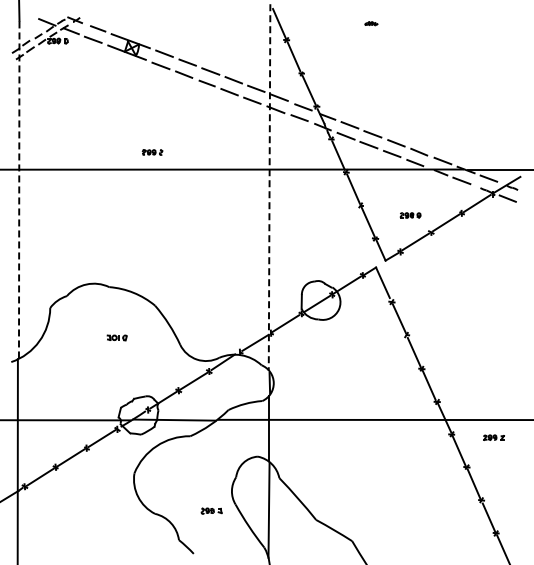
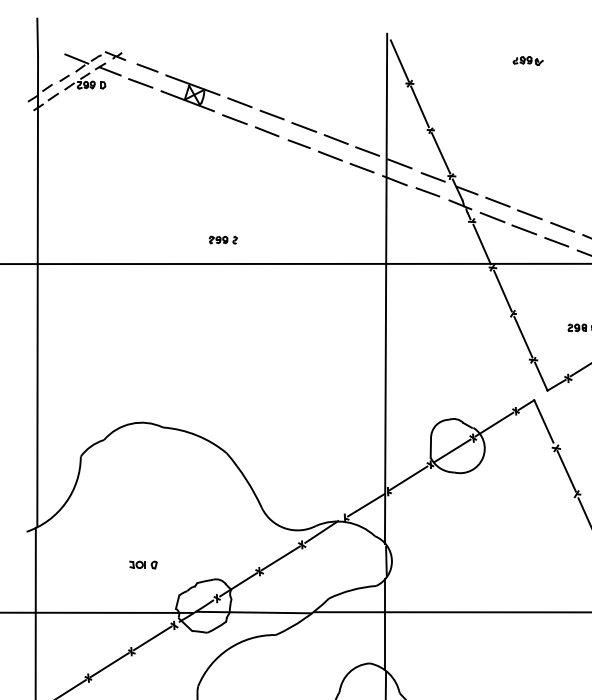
part: (371, 23) -> (527, 60), size x1.67
line: (269, 188) -> (385, 290), dashed -> solid
line: (19, 190) -> (38, 293), dashed -> solid
part: (116, 337) -> (142, 564), moved

